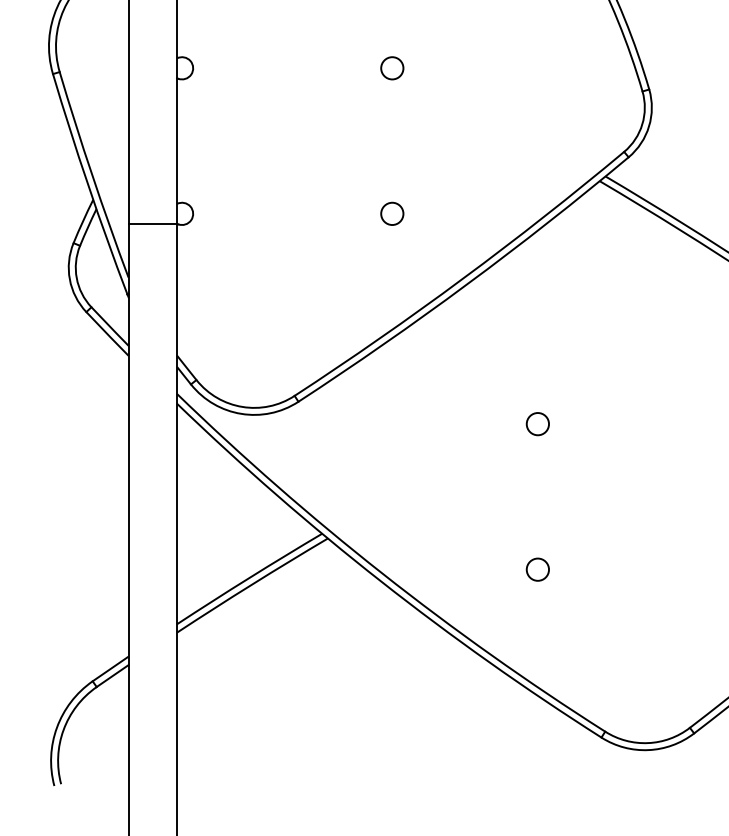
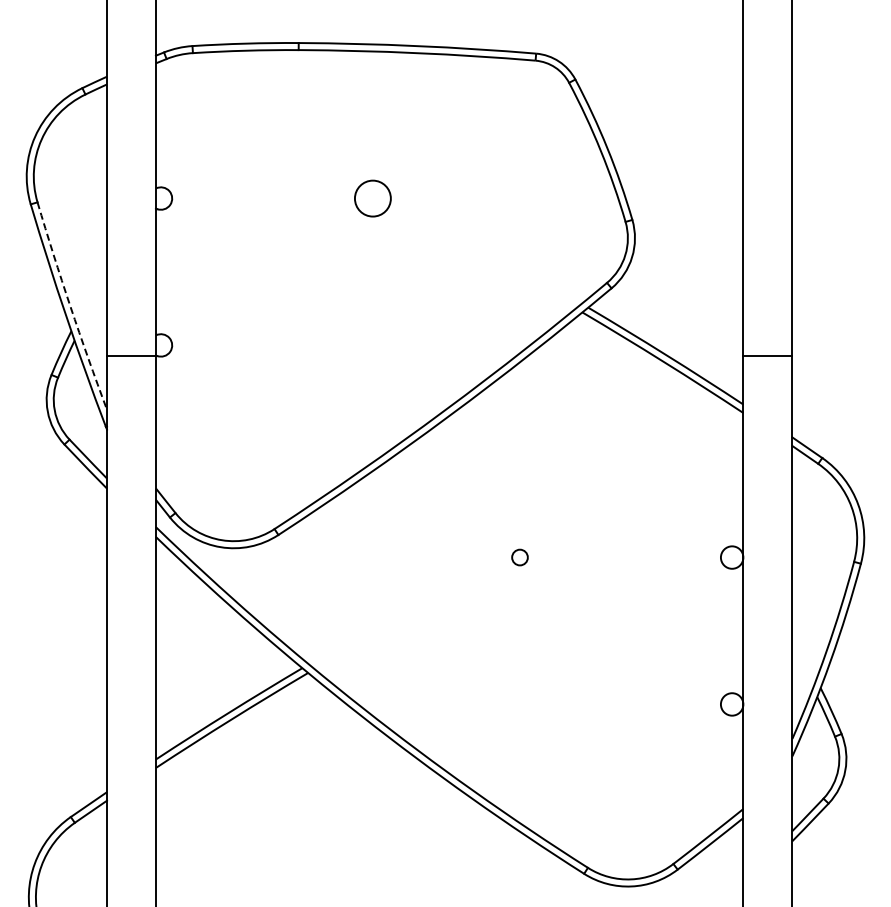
circle: (392, 68) -> (373, 198), size x1.6
arc: (92, 175) -> (70, 306), solid -> dashed
circle: (392, 213) -> (373, 345), removed
circle: (537, 424) -> (519, 557), size x0.7
circle: (537, 569) -> (519, 704), removed

